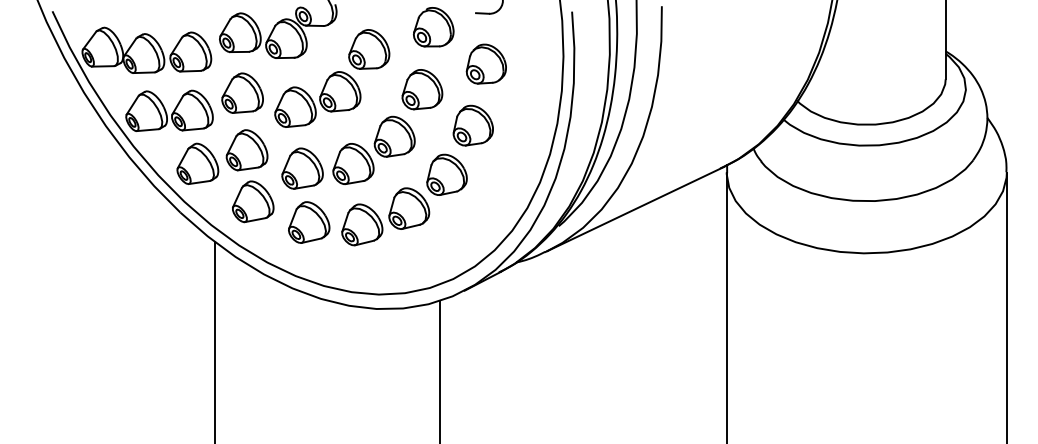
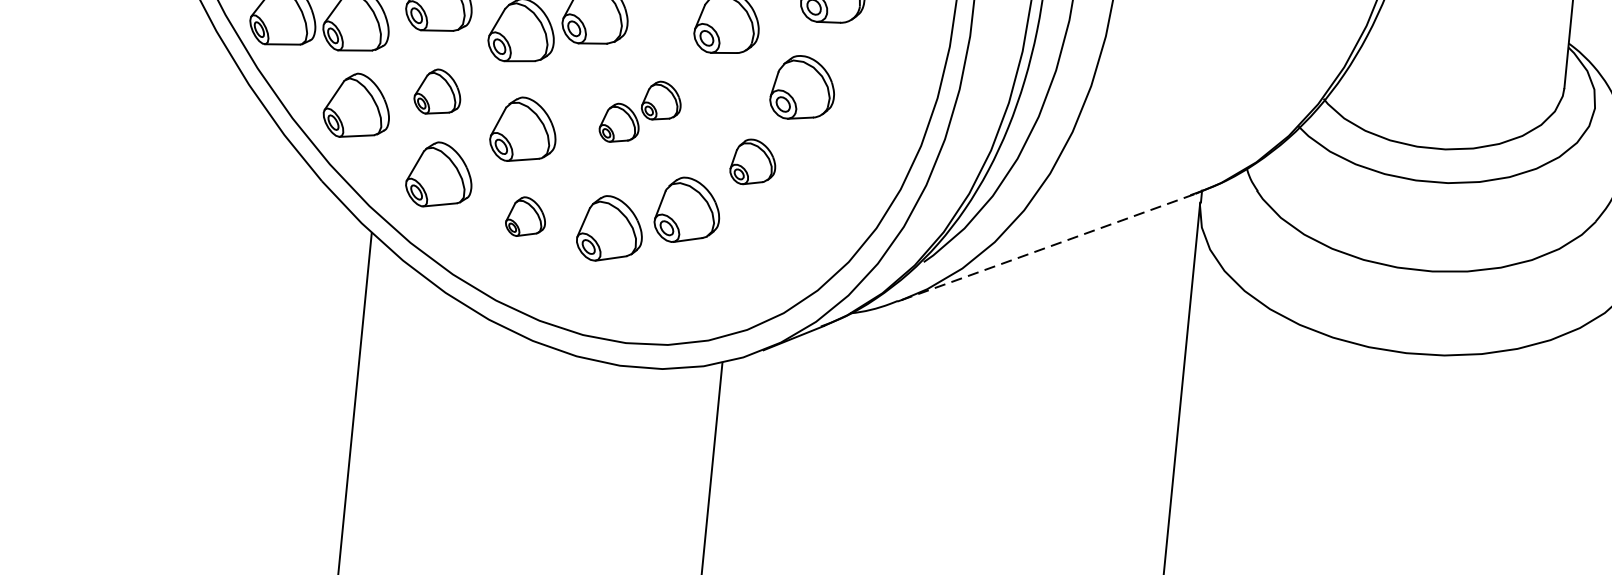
part: (246, 150) -> (437, 92), size x0.7
part: (373, 150) -> (639, 112), size x0.6
part: (446, 174) -> (752, 161), size x0.7
line: (635, 209) -> (1048, 247), solid -> dashed
part: (309, 222) -> (526, 217), size x0.6

